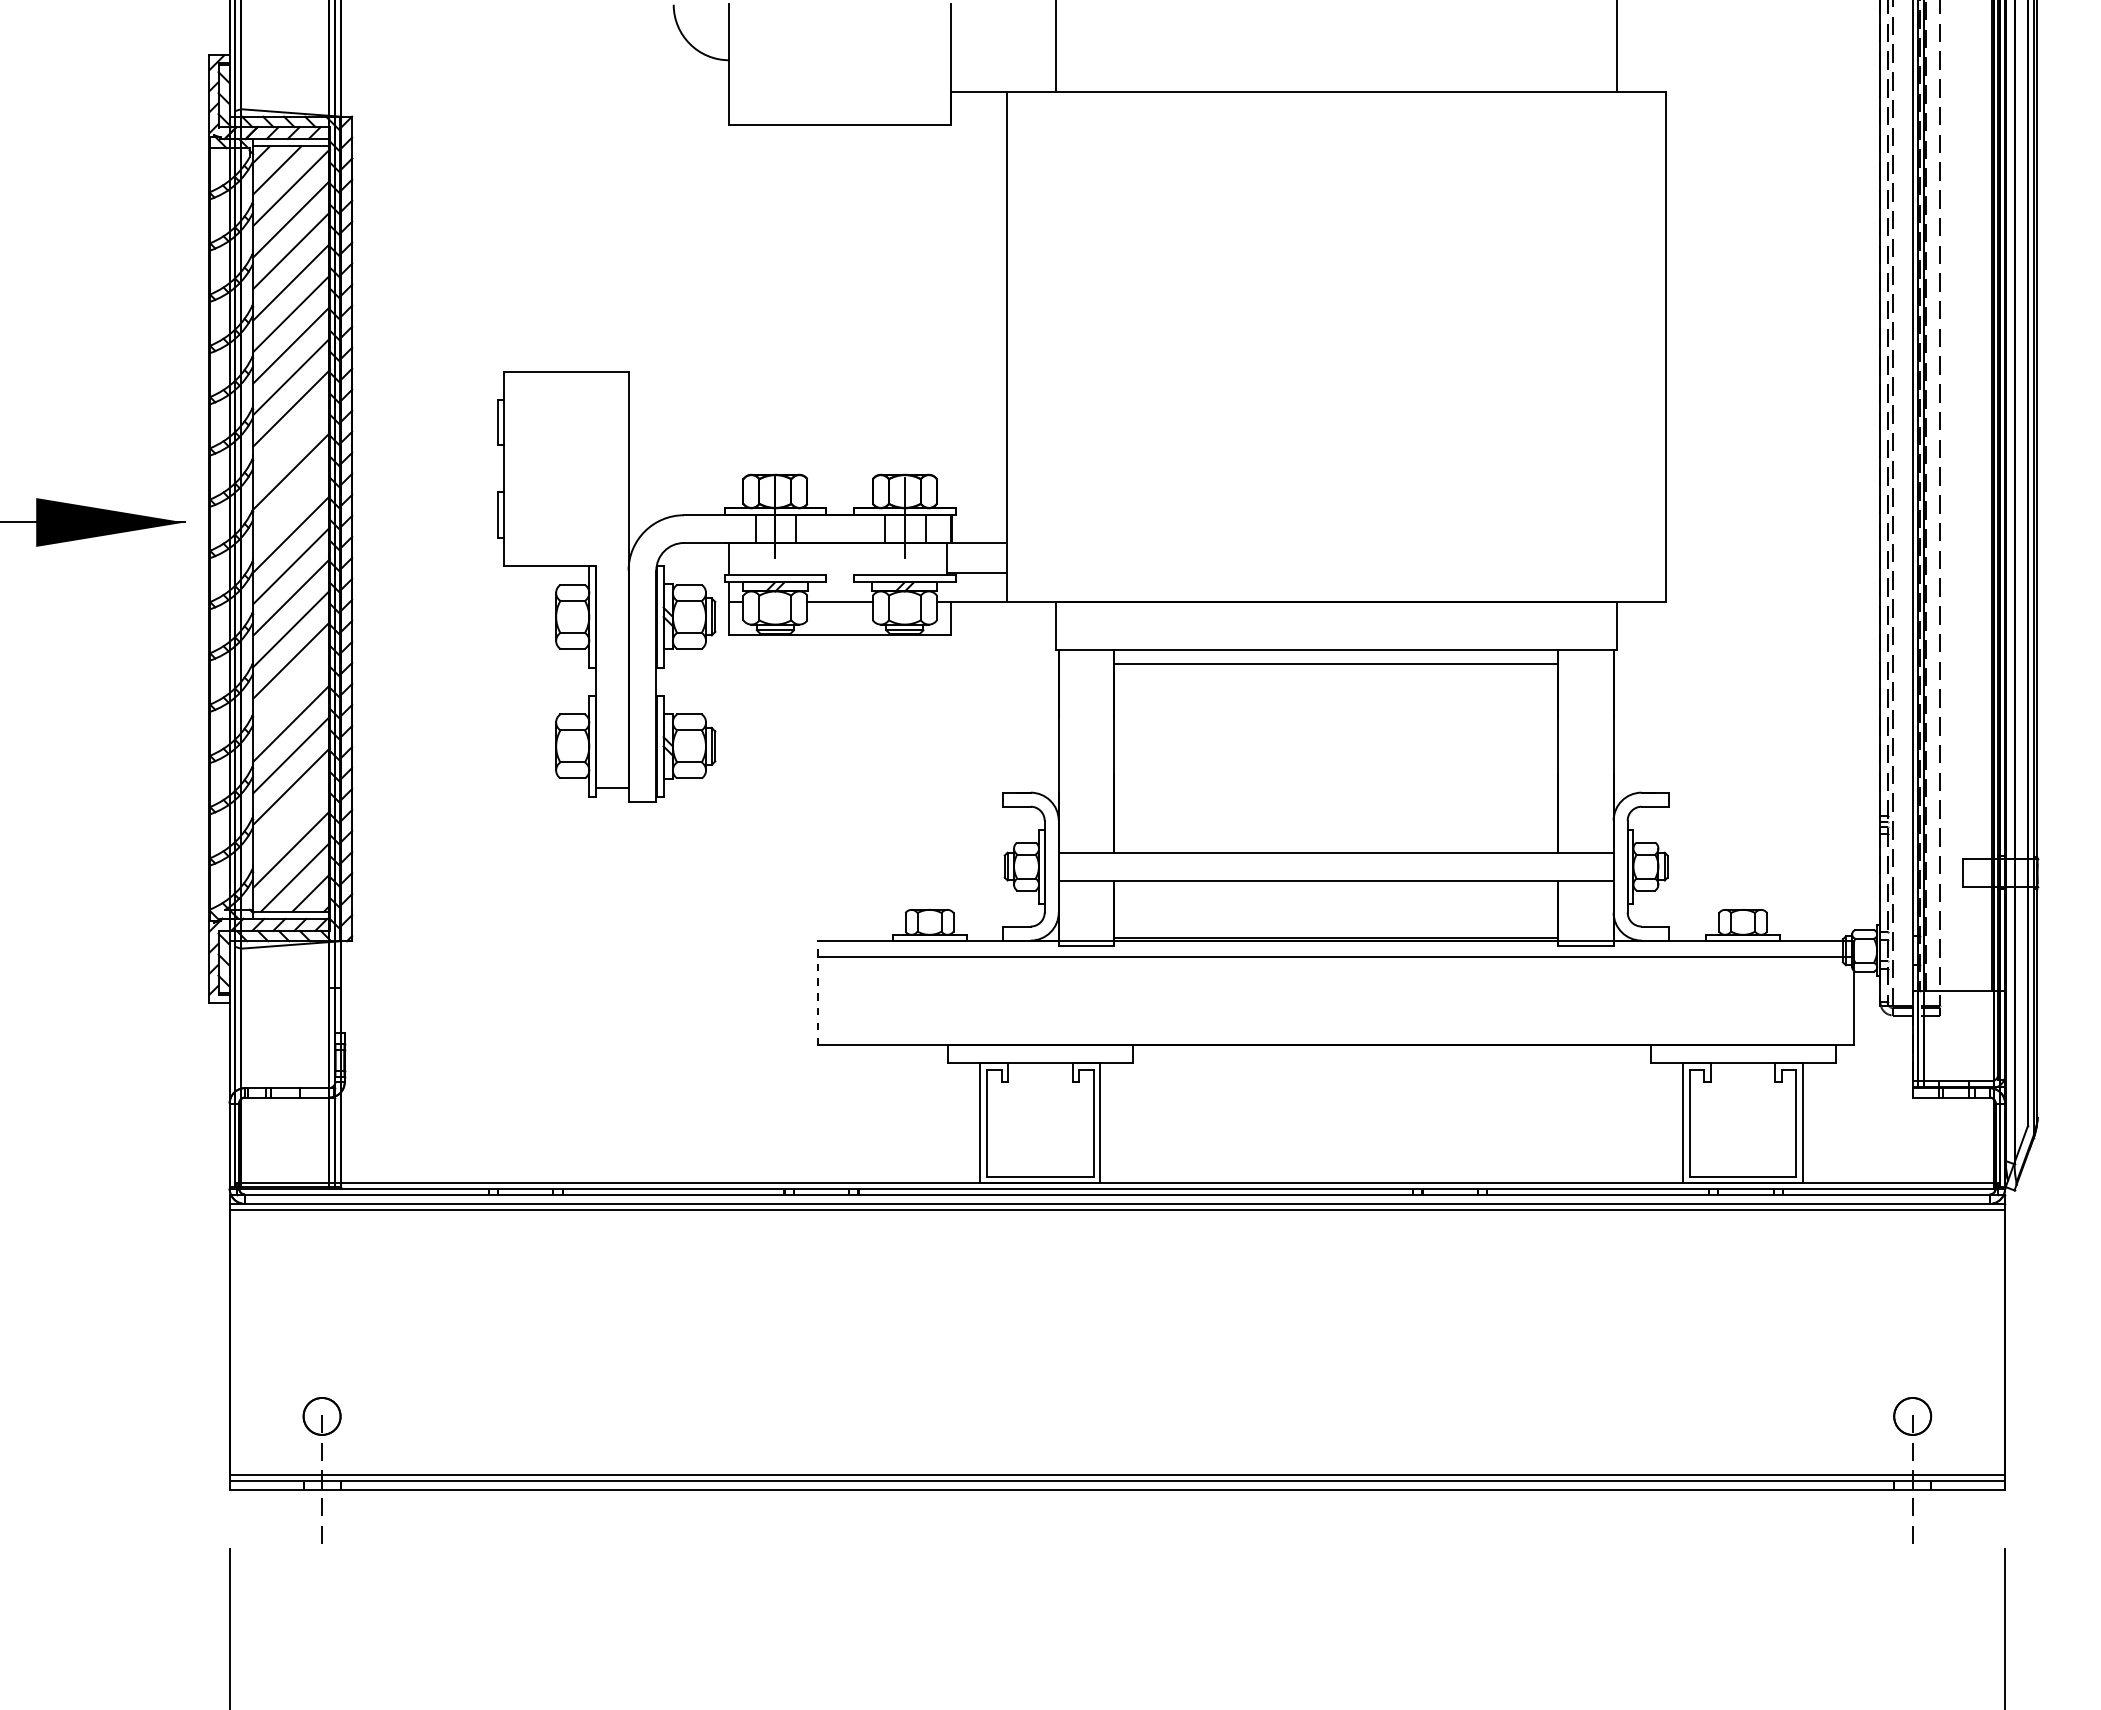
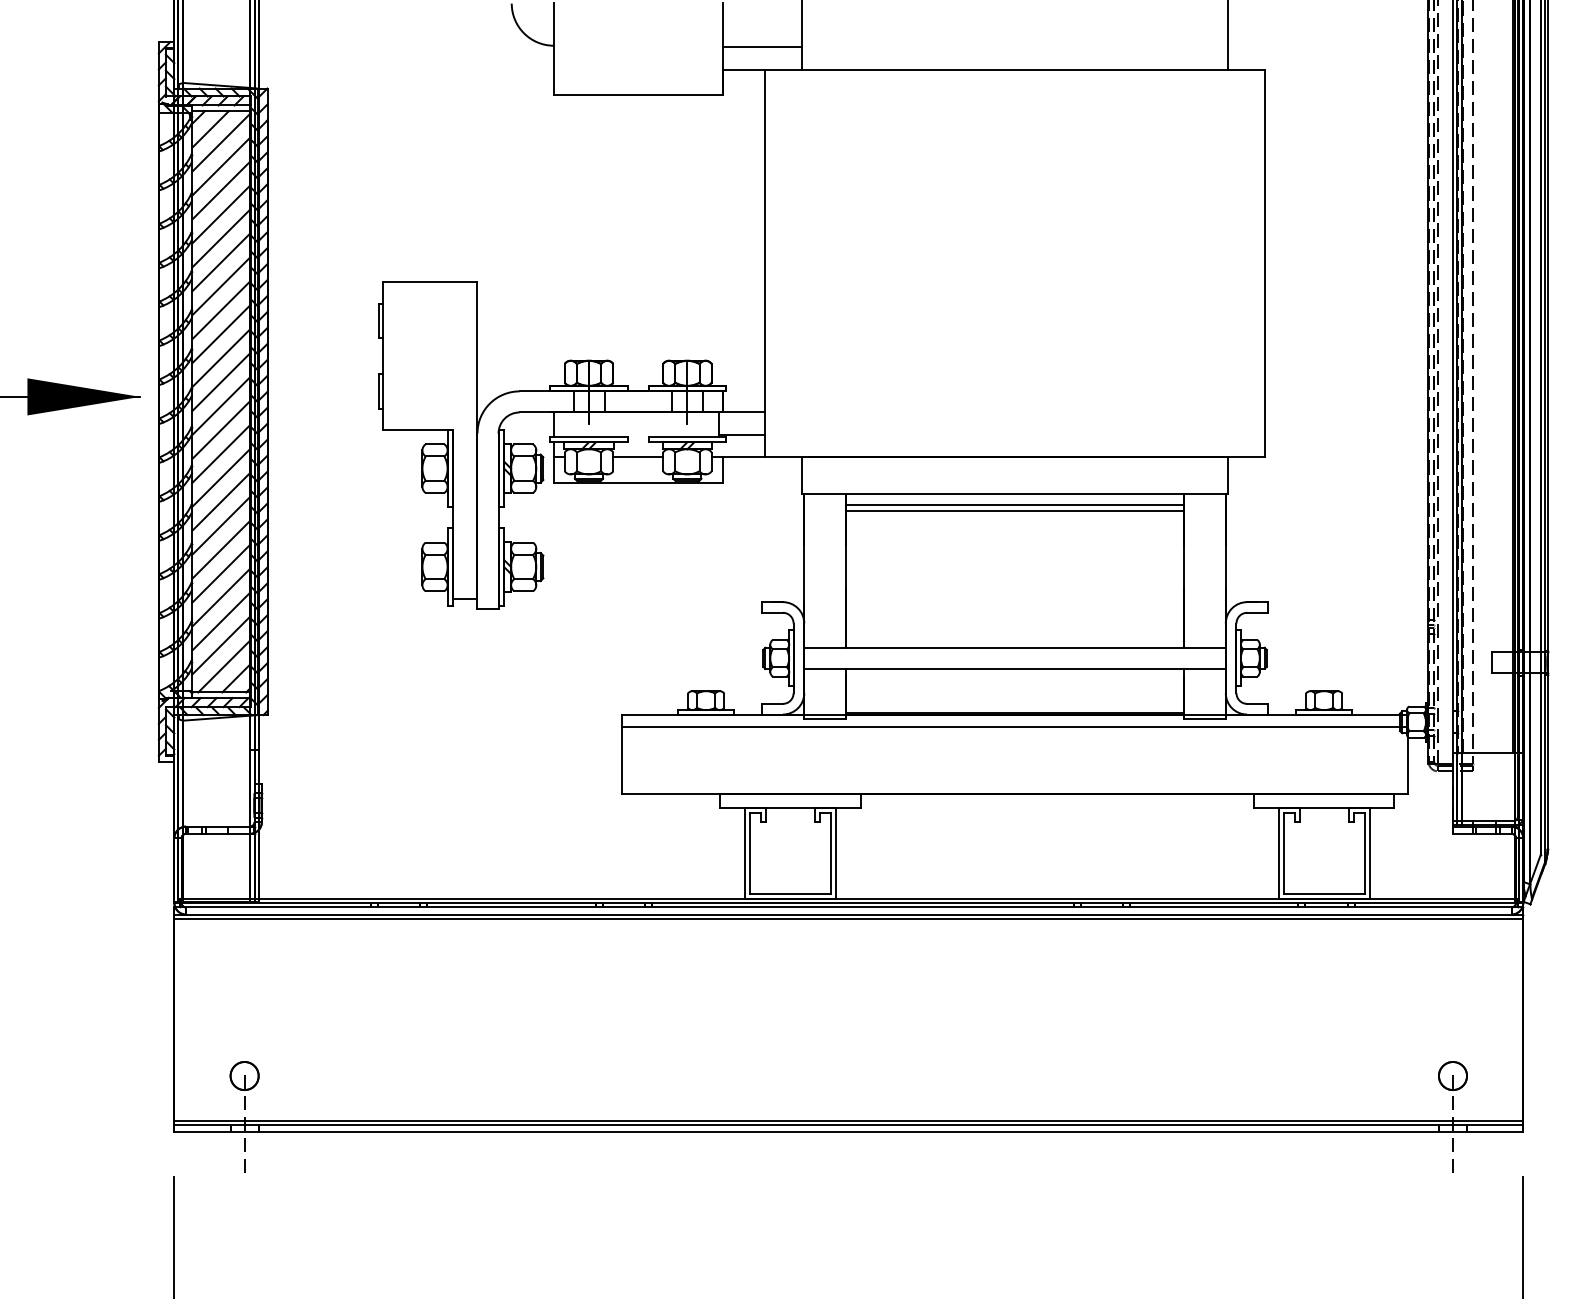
line: (1003, 62) -> (762, 47), added
line: (291, 439) -> (221, 333), added
line: (291, 502) -> (221, 381), added
line: (1336, 672) -> (1015, 510), added
line: (291, 691) -> (221, 525), added
line: (291, 817) -> (221, 621), added
line: (818, 992) -> (621, 753), dashed -> solid

